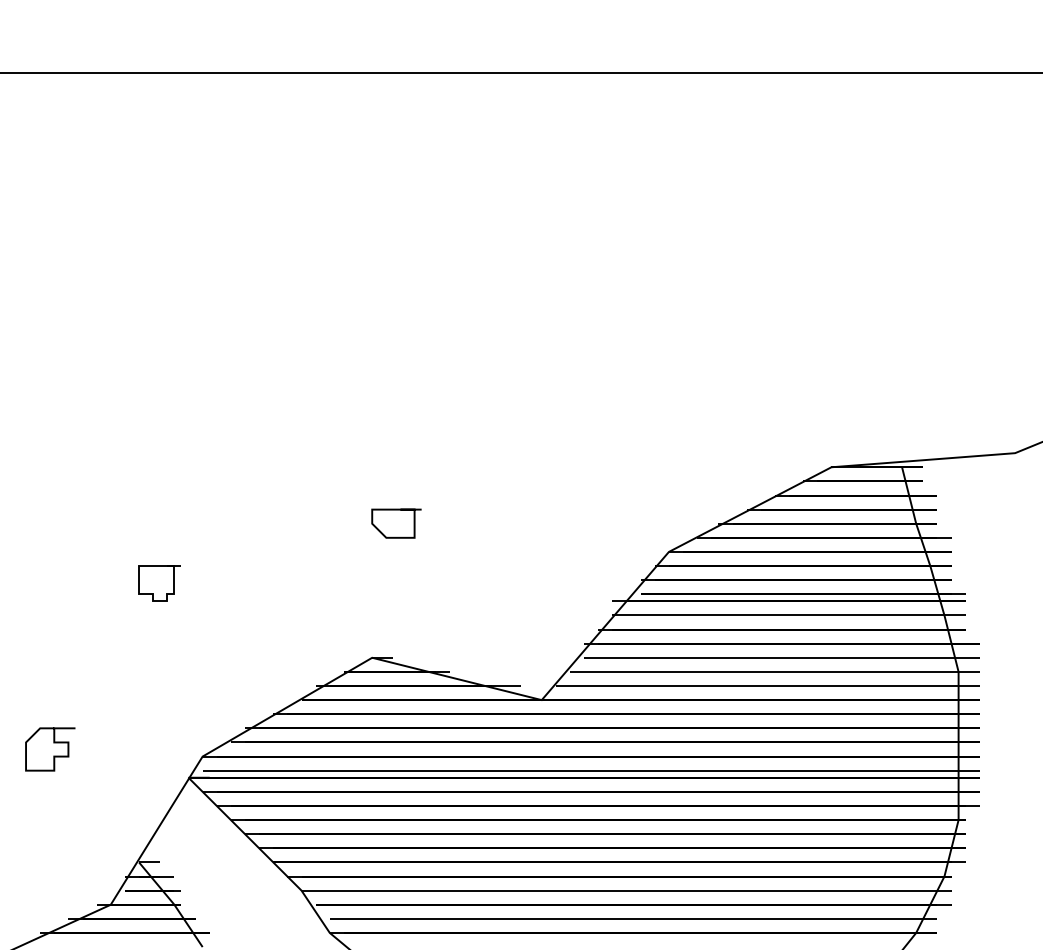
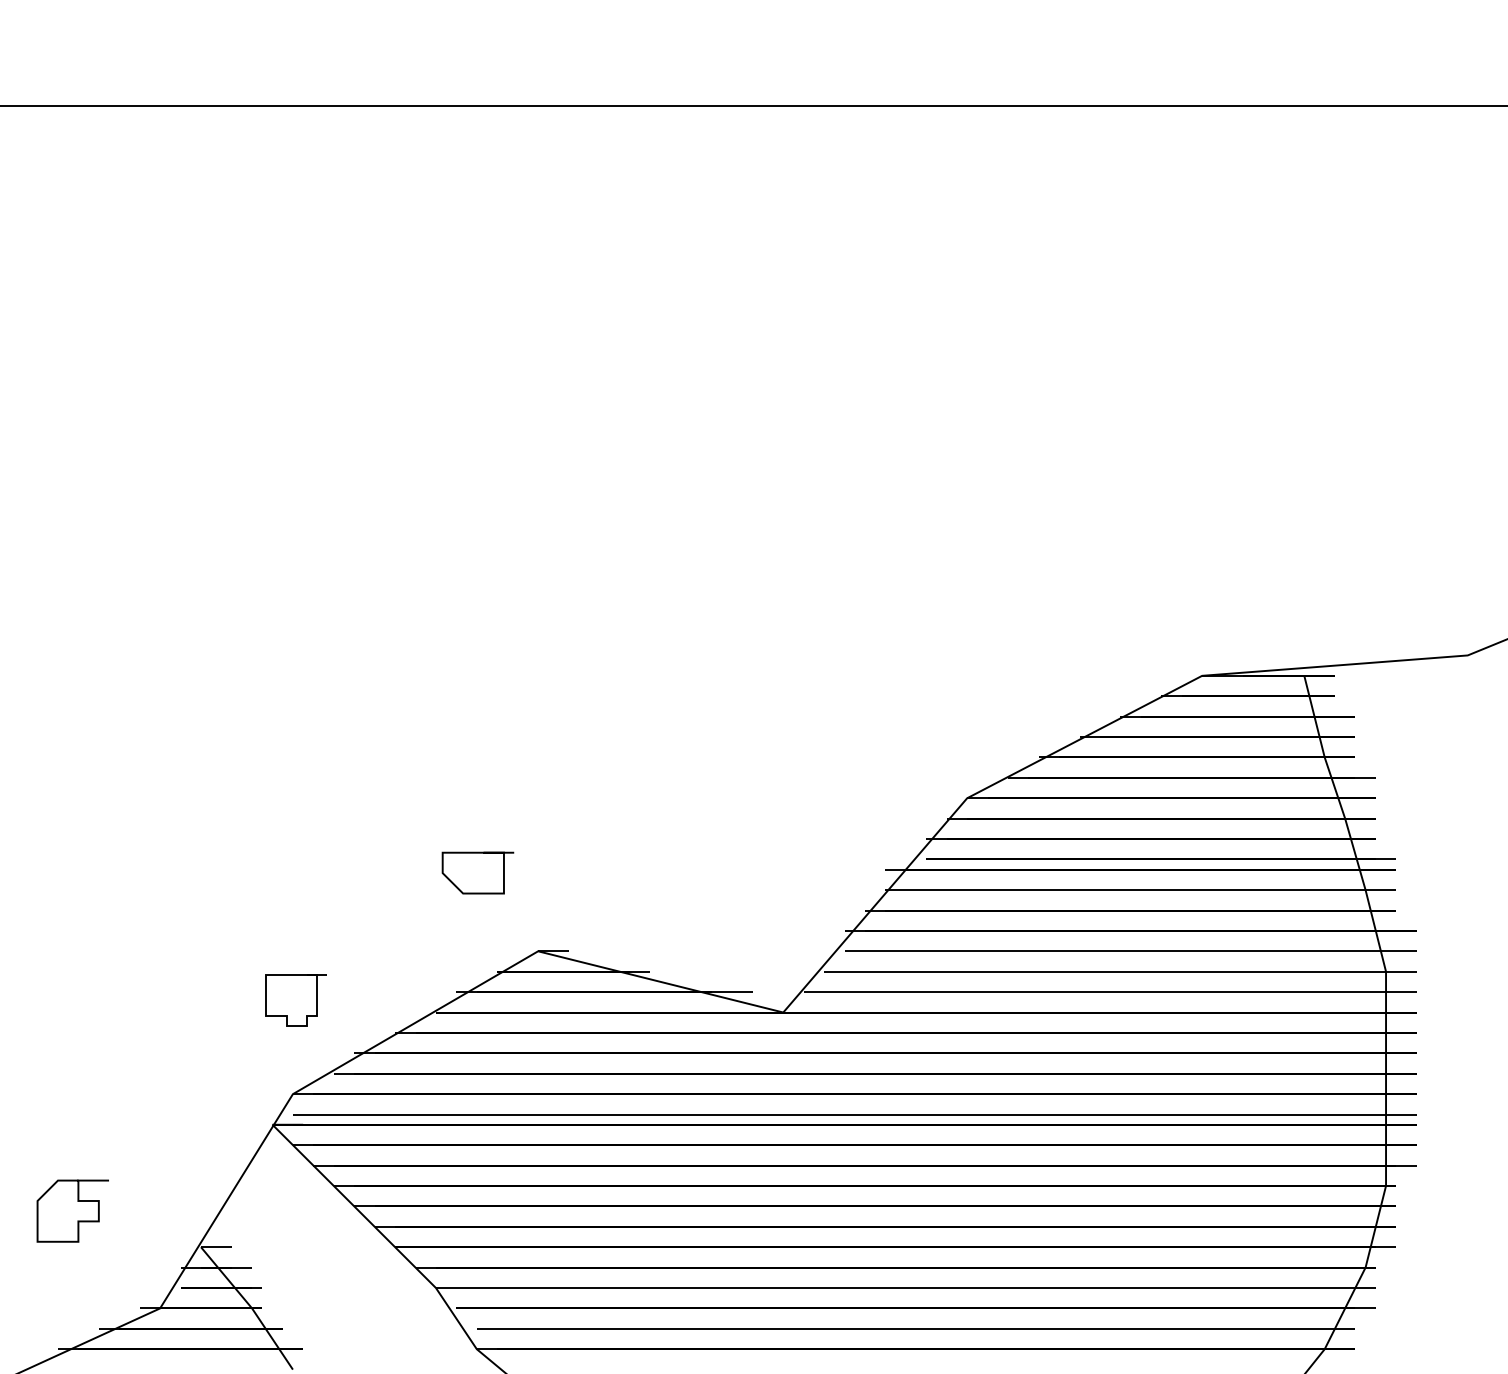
curve: (396, 510) -> (477, 854), moved
curve: (153, 593) -> (286, 1014), moved
curve: (53, 743) -> (77, 1202), moved

